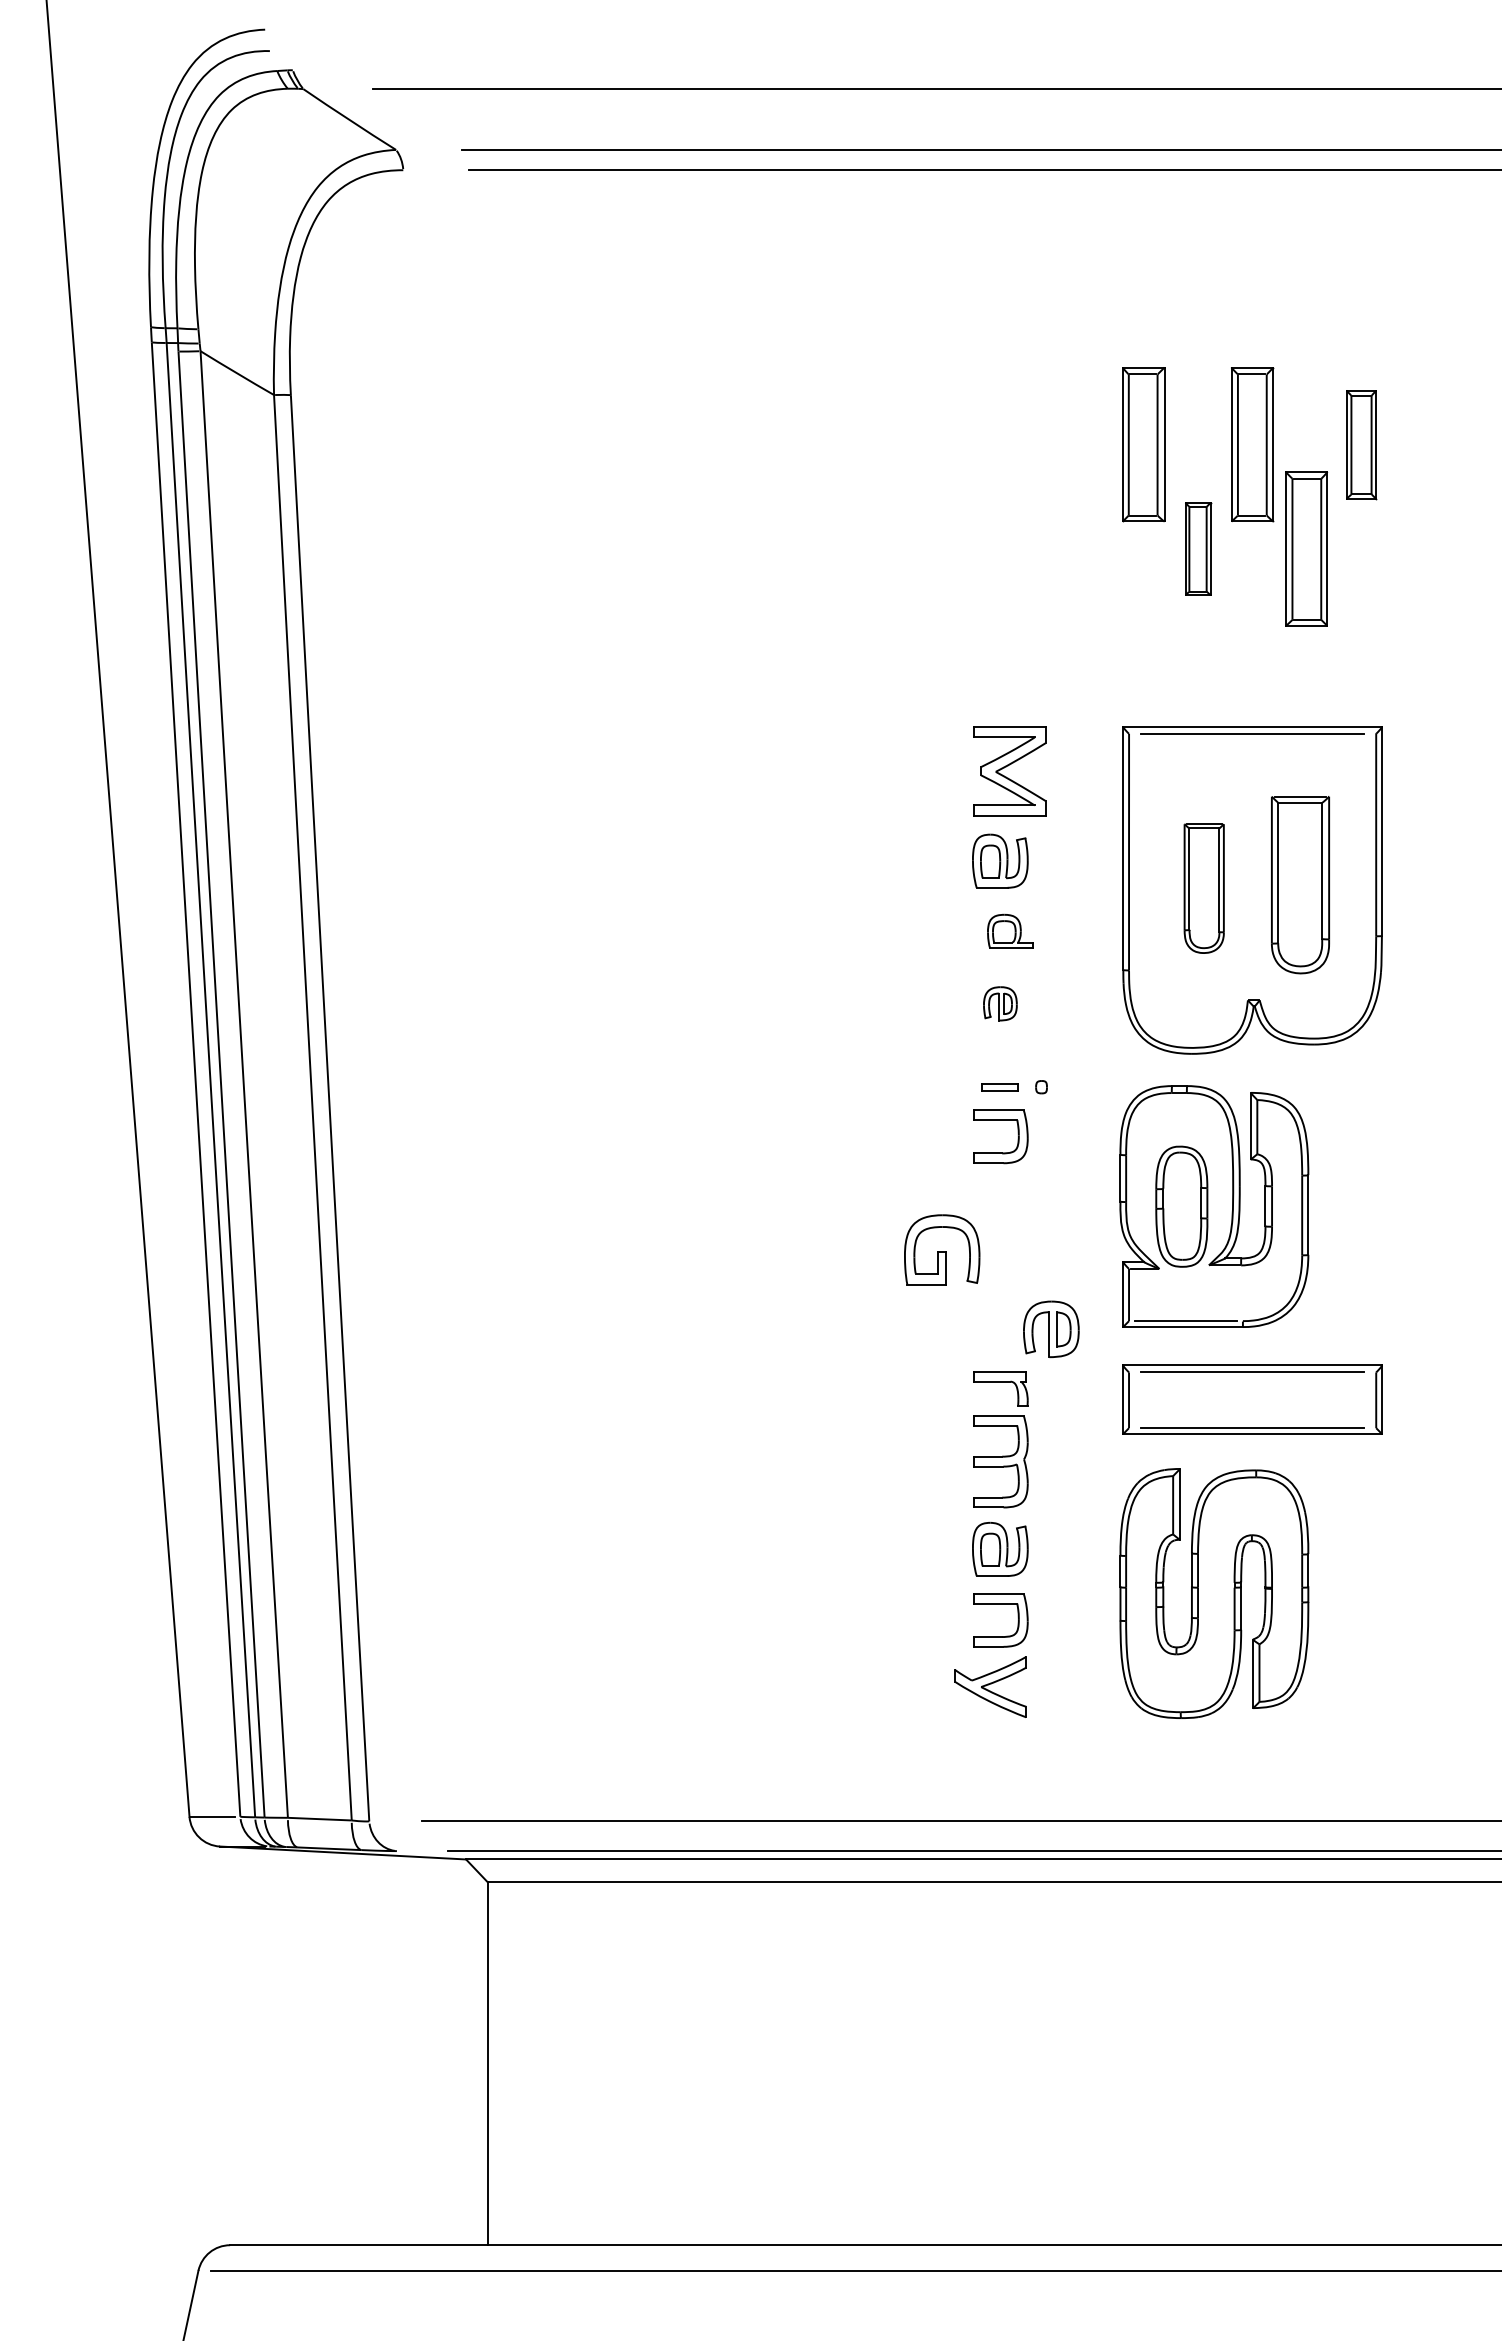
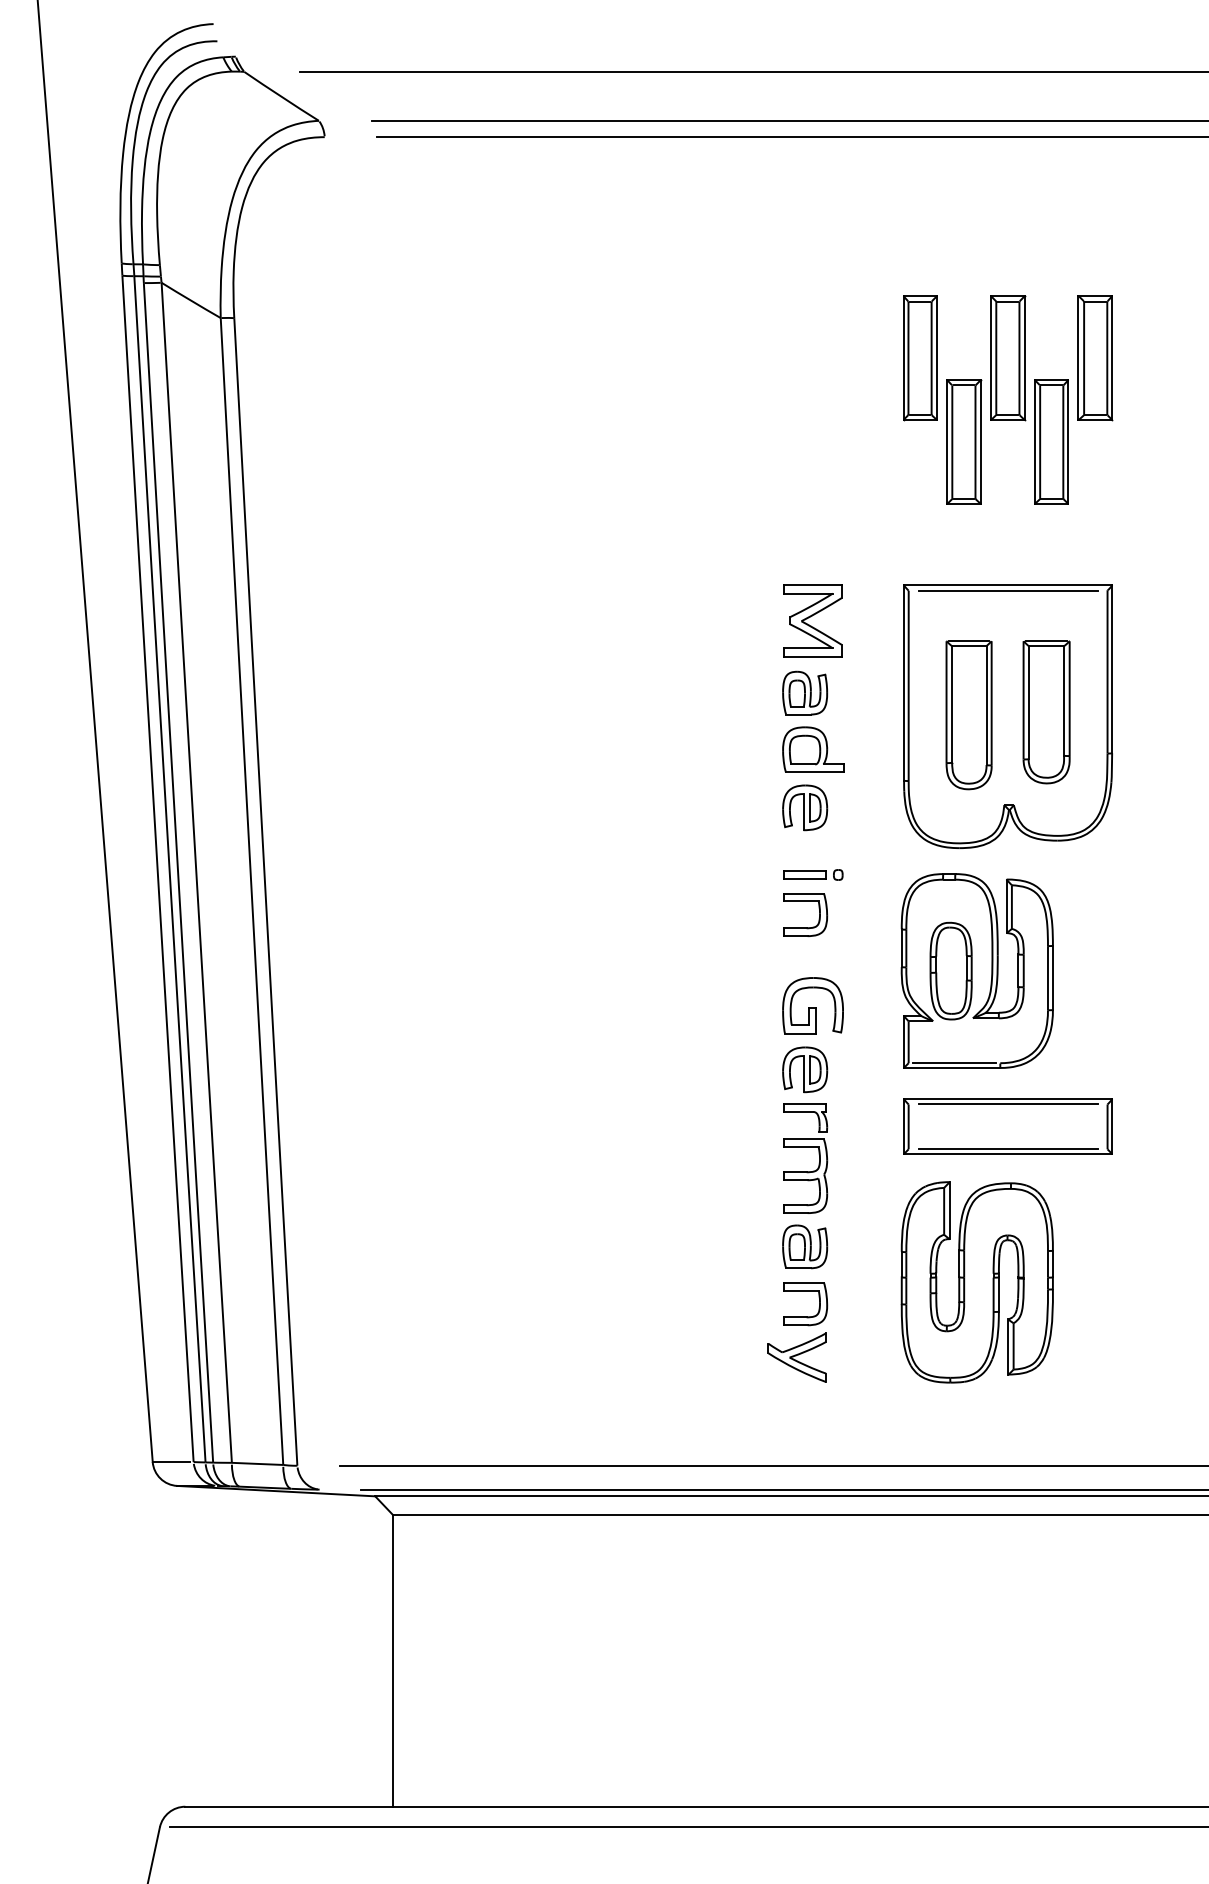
part: (1361, 444) -> (1095, 357), size x1.43
part: (1198, 548) -> (964, 441), size x1.67
part: (1204, 888) -> (969, 715), size x1.43
part: (1010, 931) -> (813, 749), size x1.67
part: (1000, 1003) -> (805, 807), size x1.67
part: (999, 1086) -> (804, 874), size x1.43
part: (942, 1249) -> (813, 1005), moved
part: (1051, 1329) -> (805, 1069), moved

